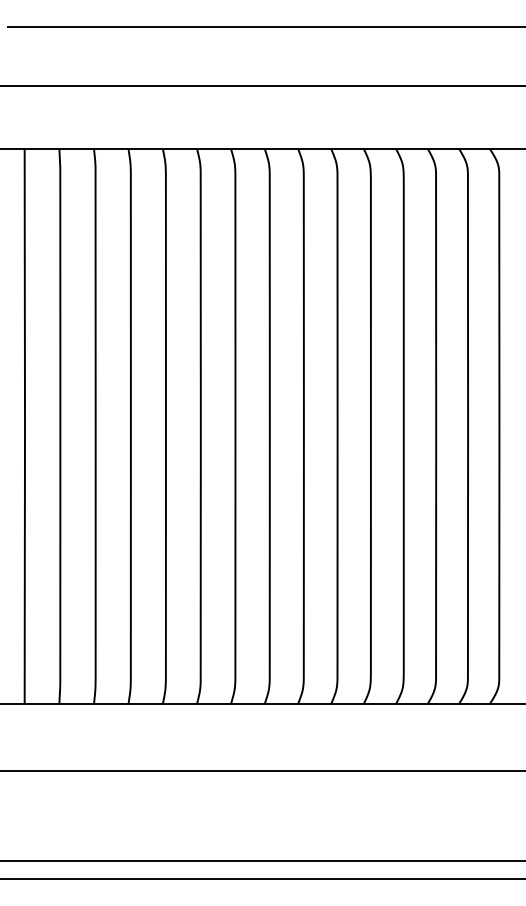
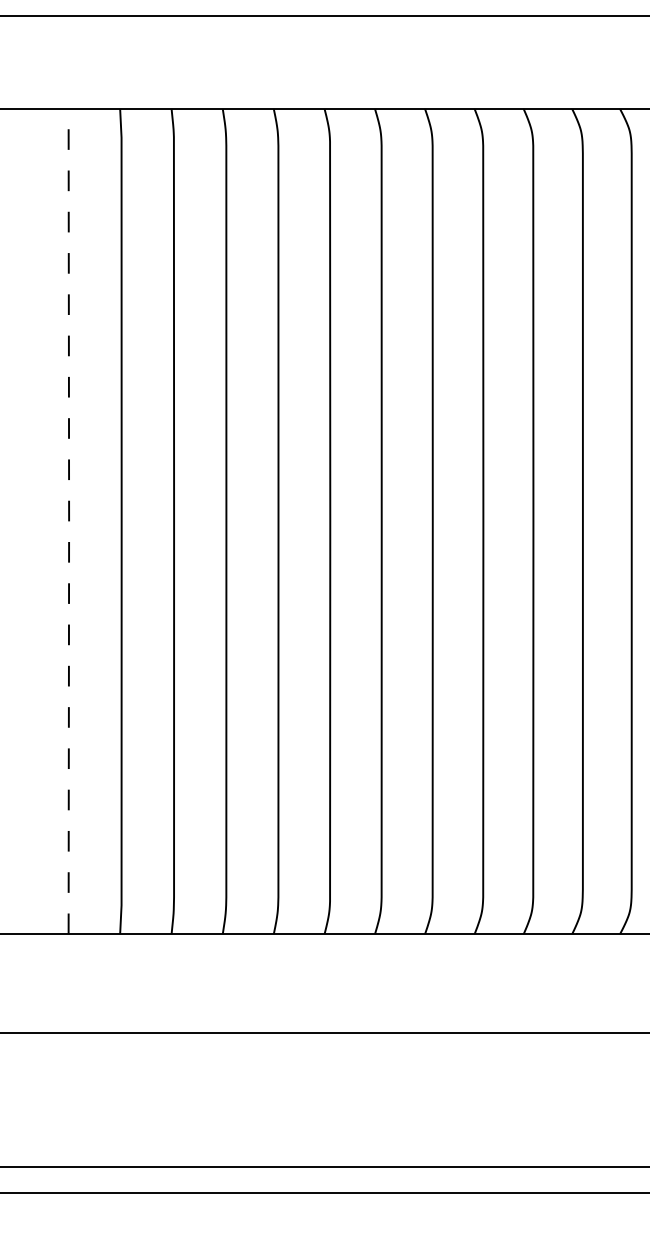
line: (25, 426) -> (69, 521), solid -> dashed

